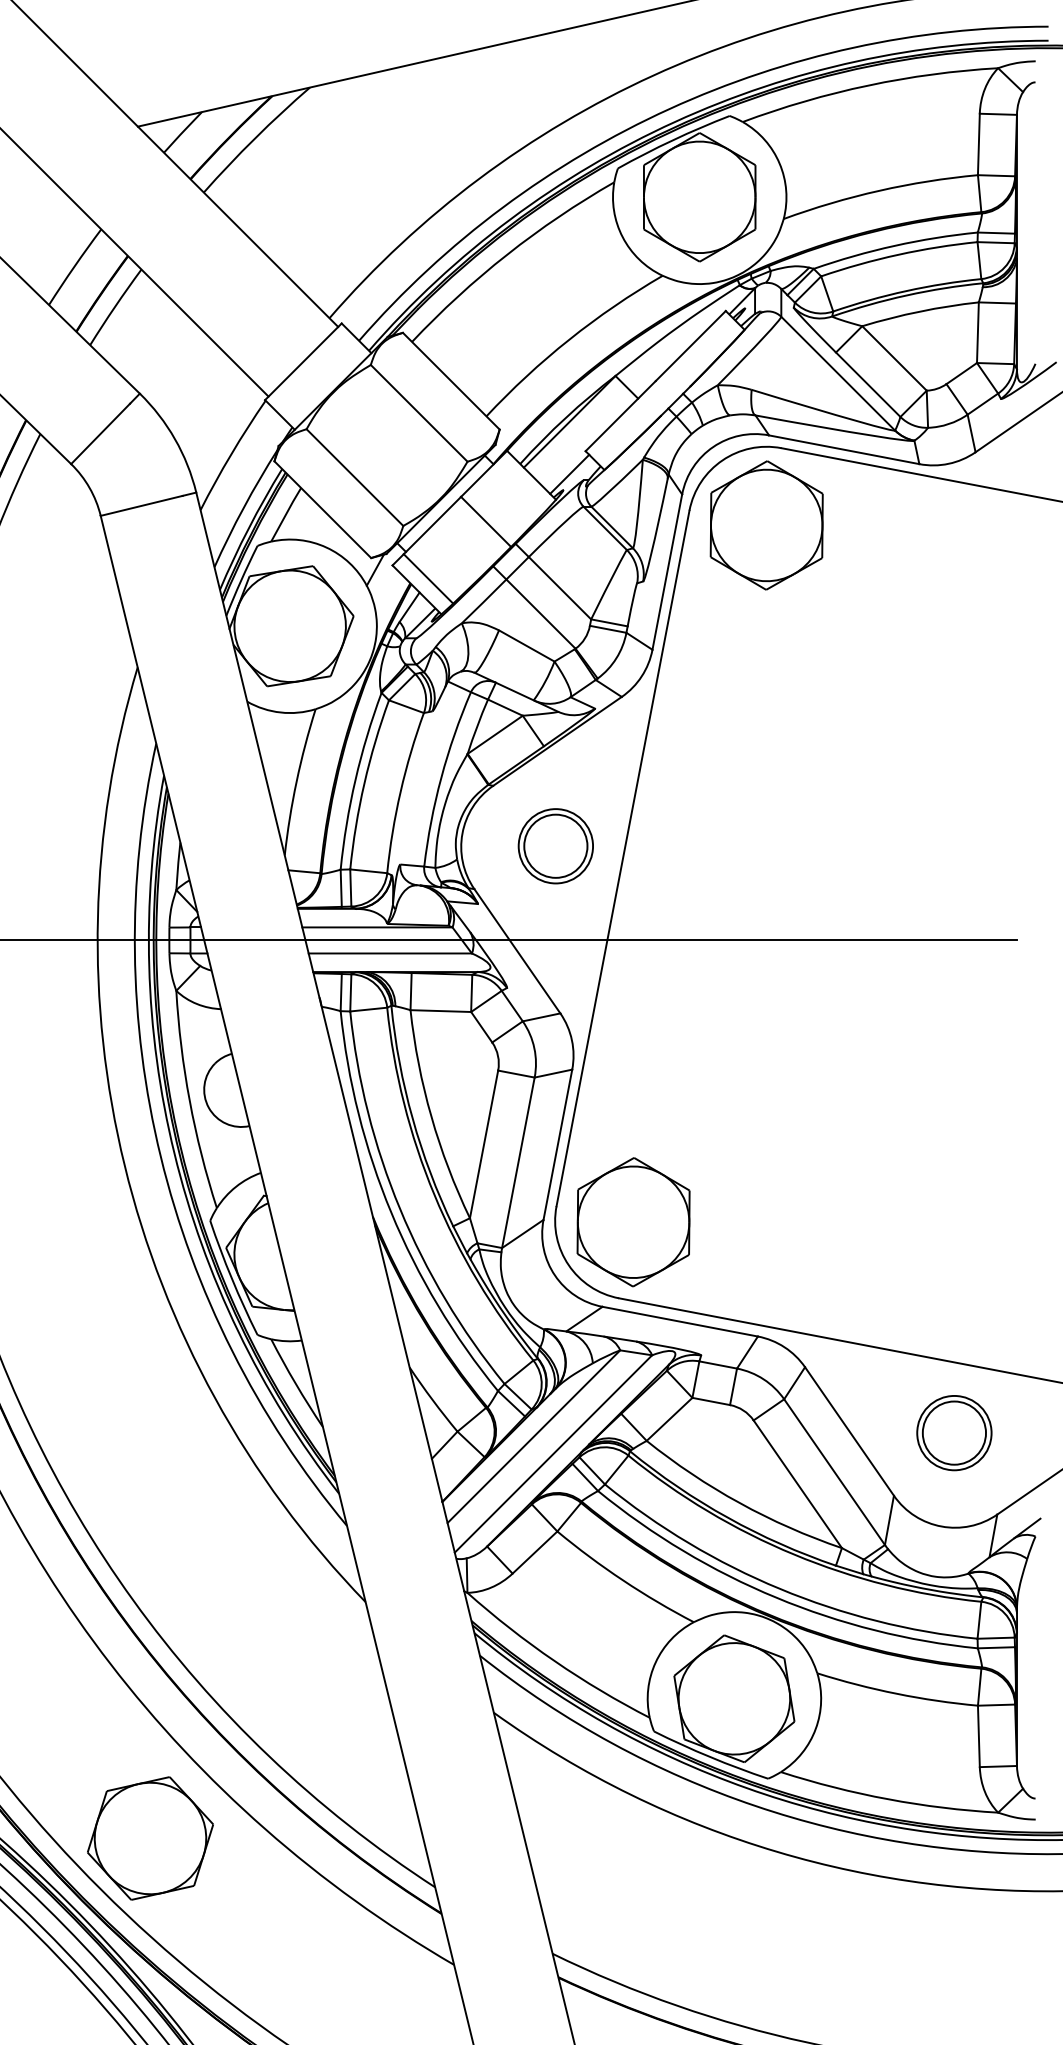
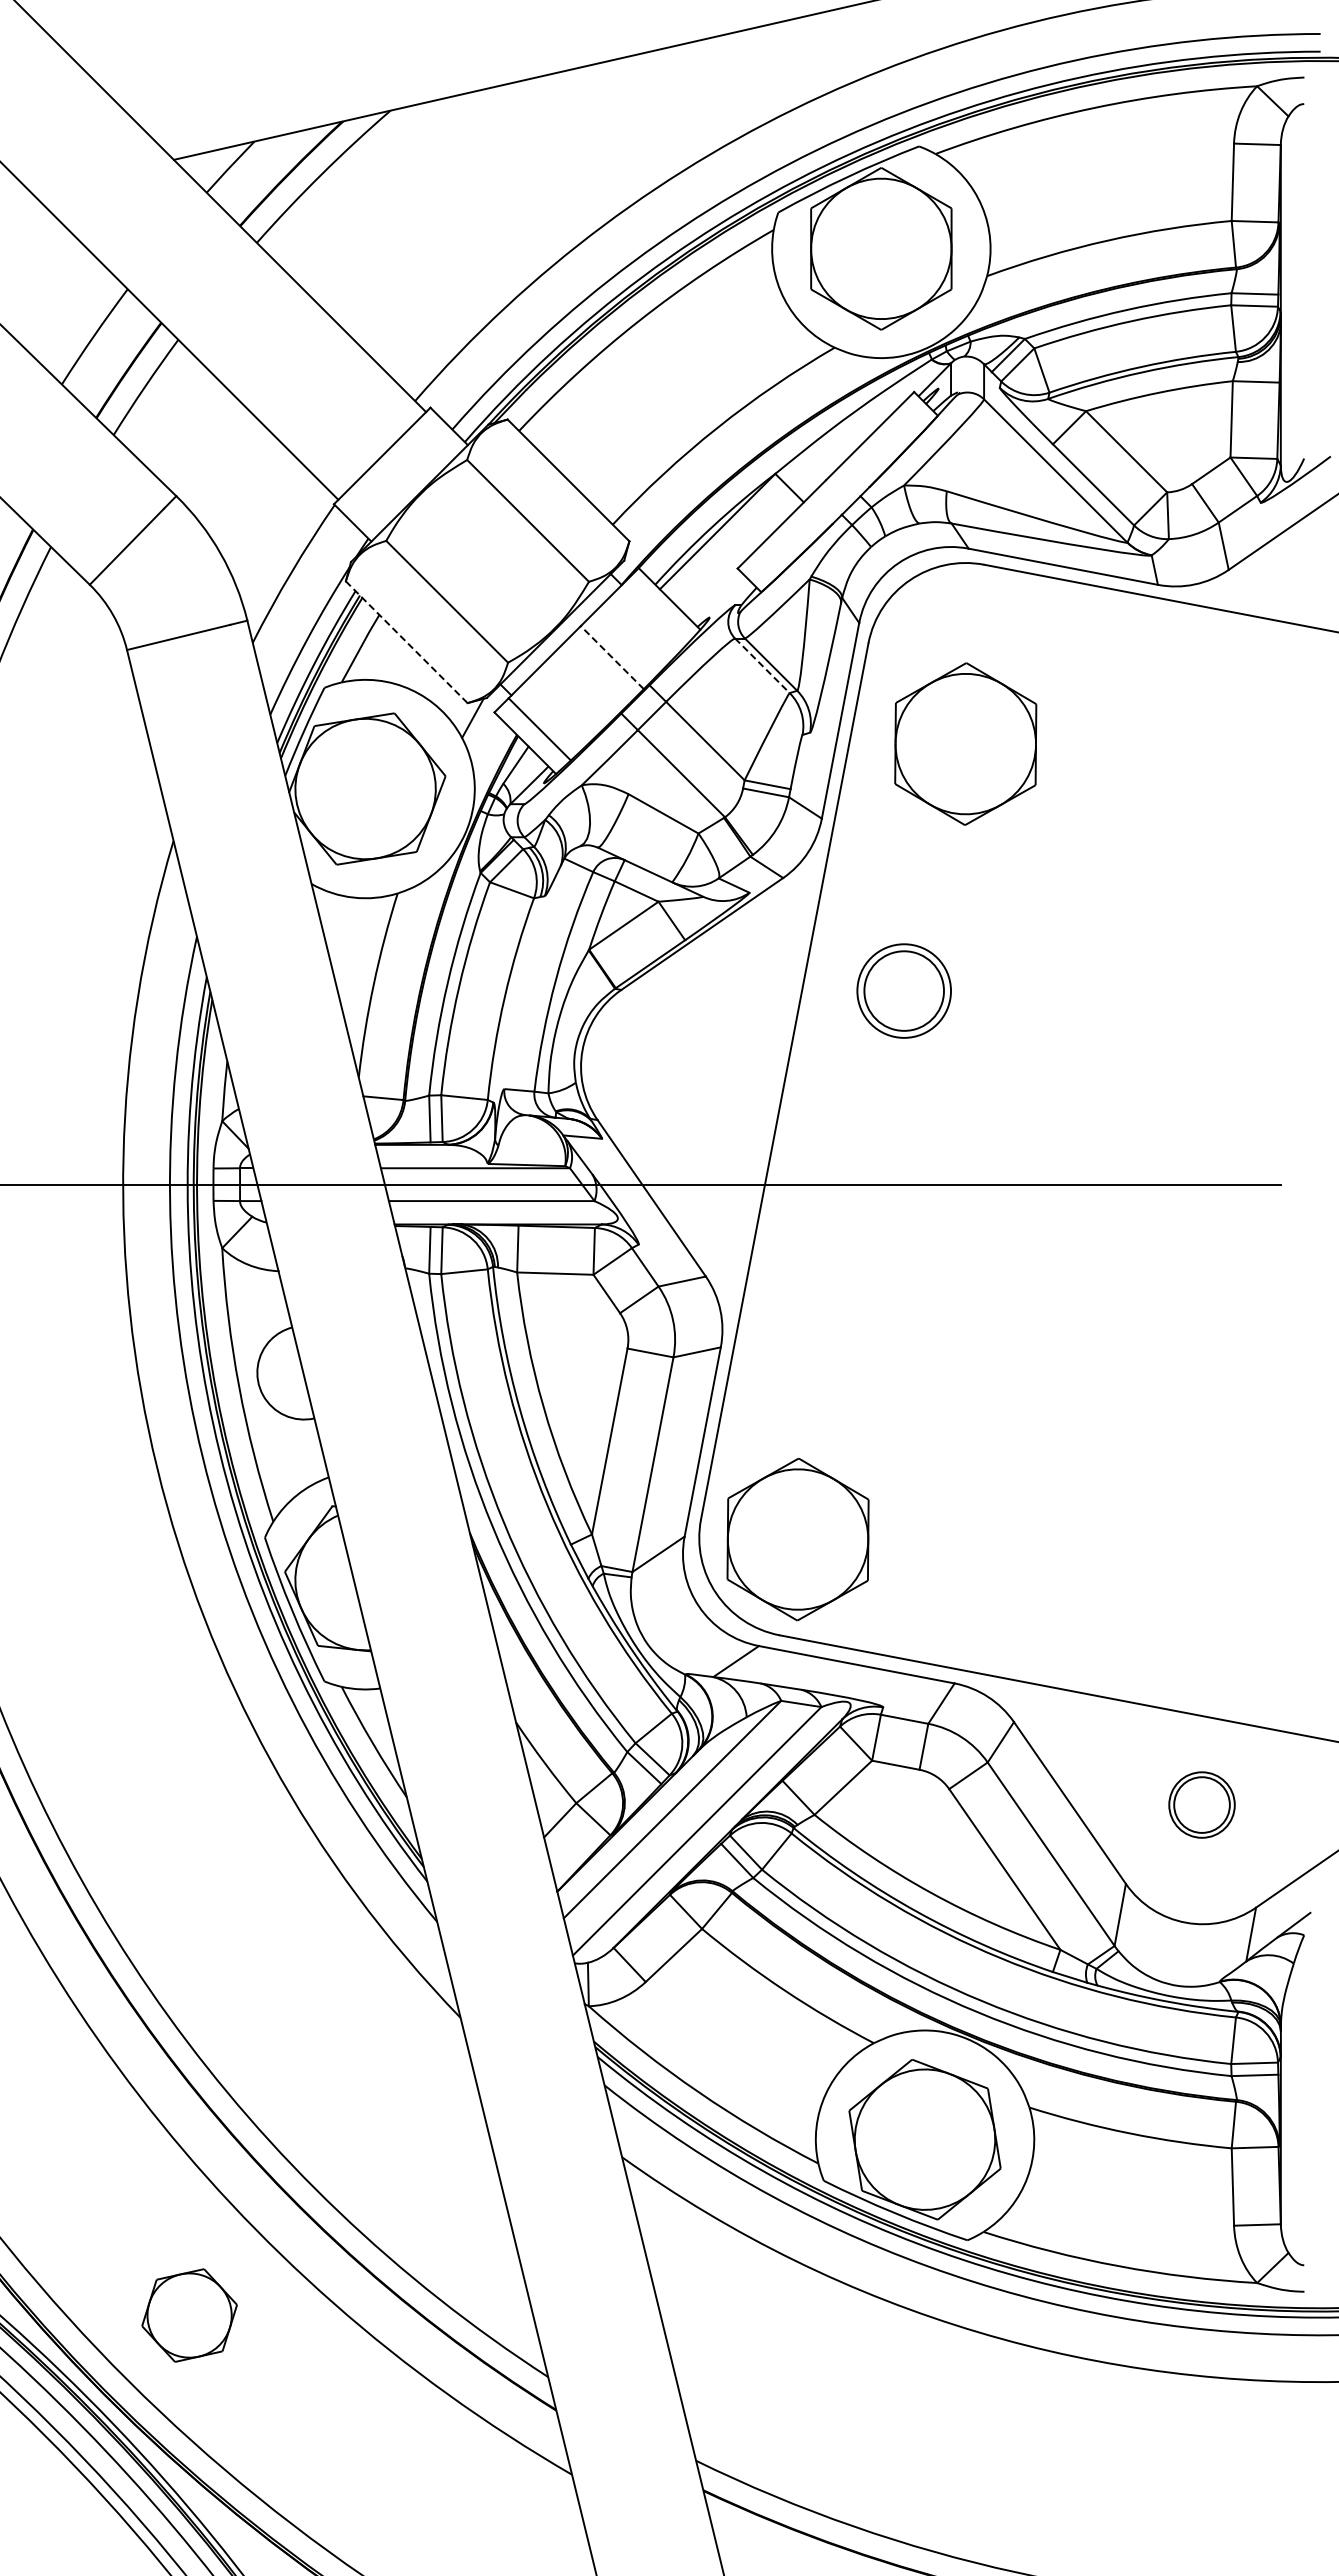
line: (569, 474) -> (717, 597), removed
line: (323, 509) -> (407, 642), solid -> dashed
line: (486, 521) -> (612, 657), solid -> dashed
part: (766, 524) -> (965, 743), moved
line: (605, 528) -> (762, 665), solid -> dashed
part: (555, 845) -> (903, 990), moved
part: (953, 1432) -> (1201, 1804), size x0.7
part: (150, 1838) -> (189, 2315), size x0.6

